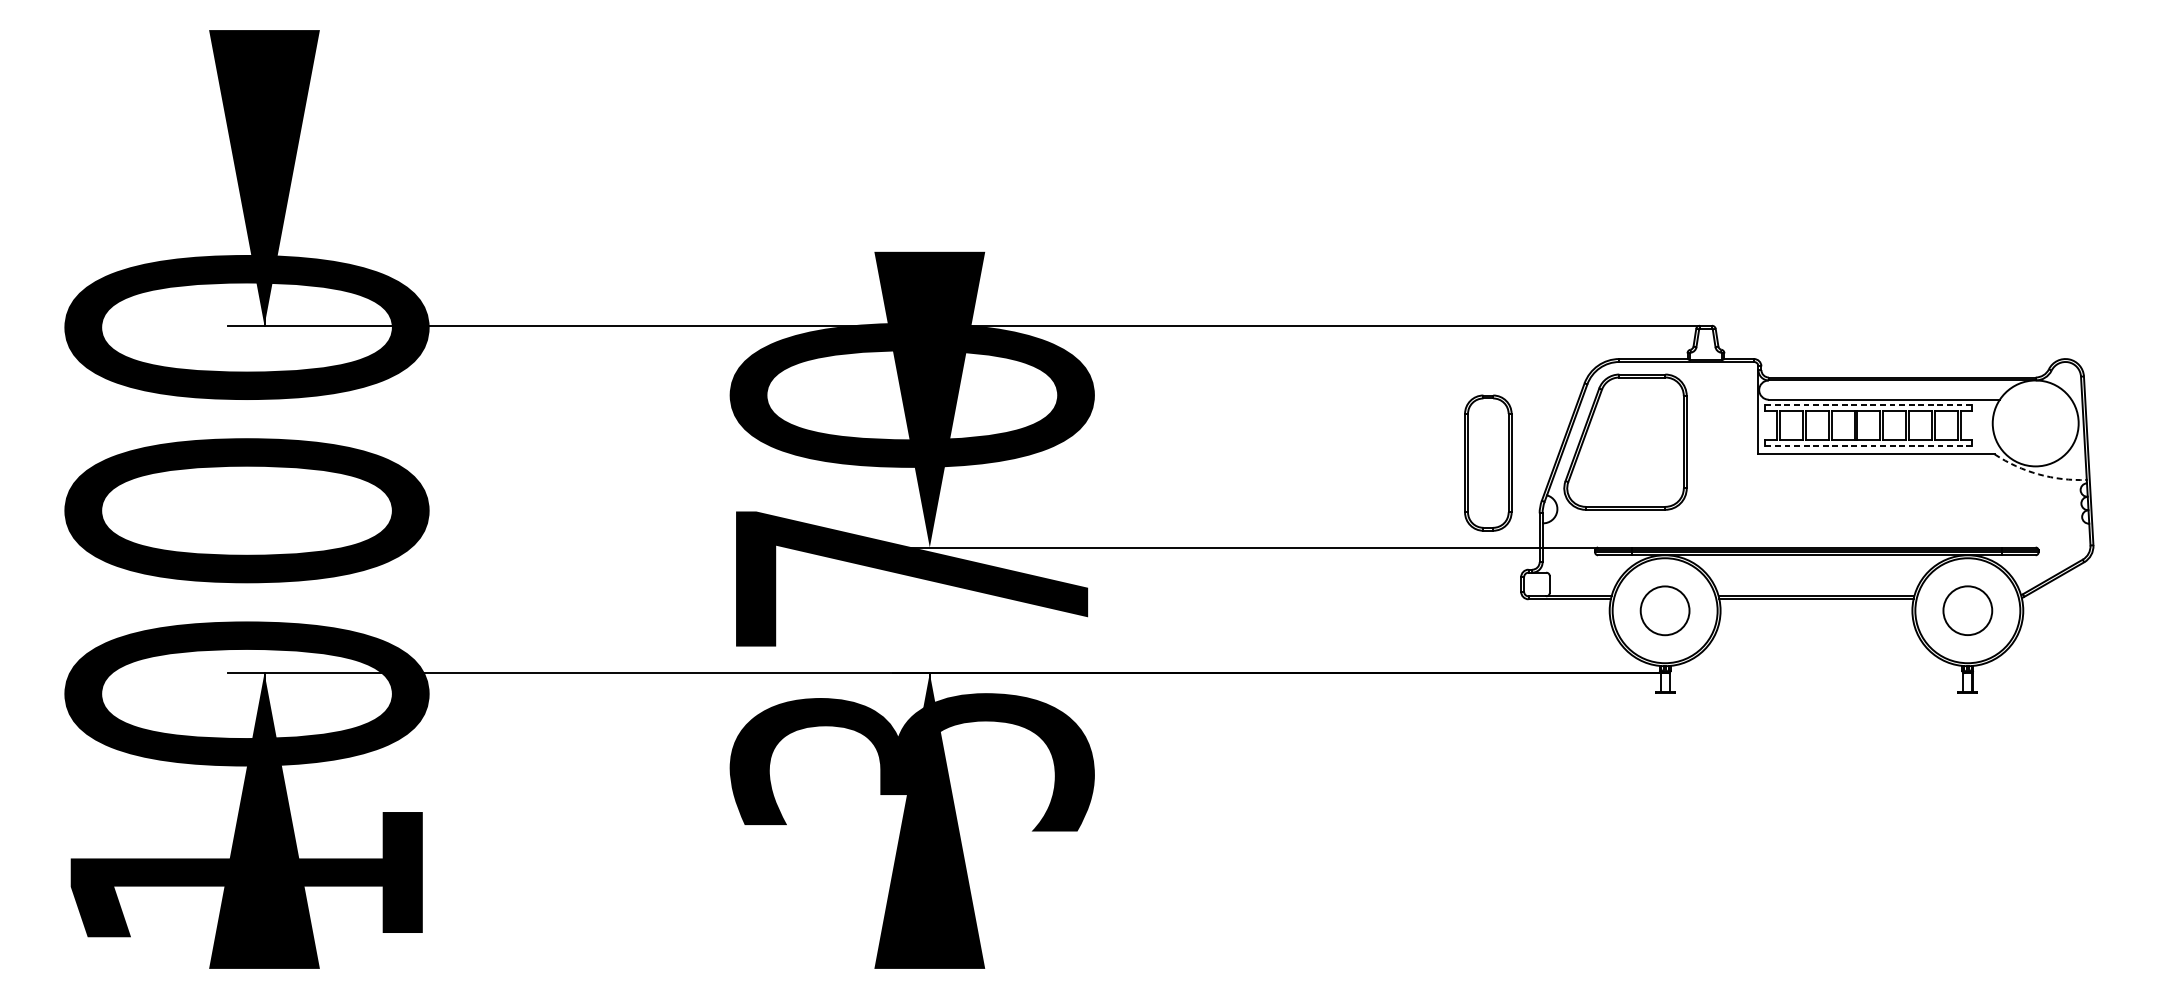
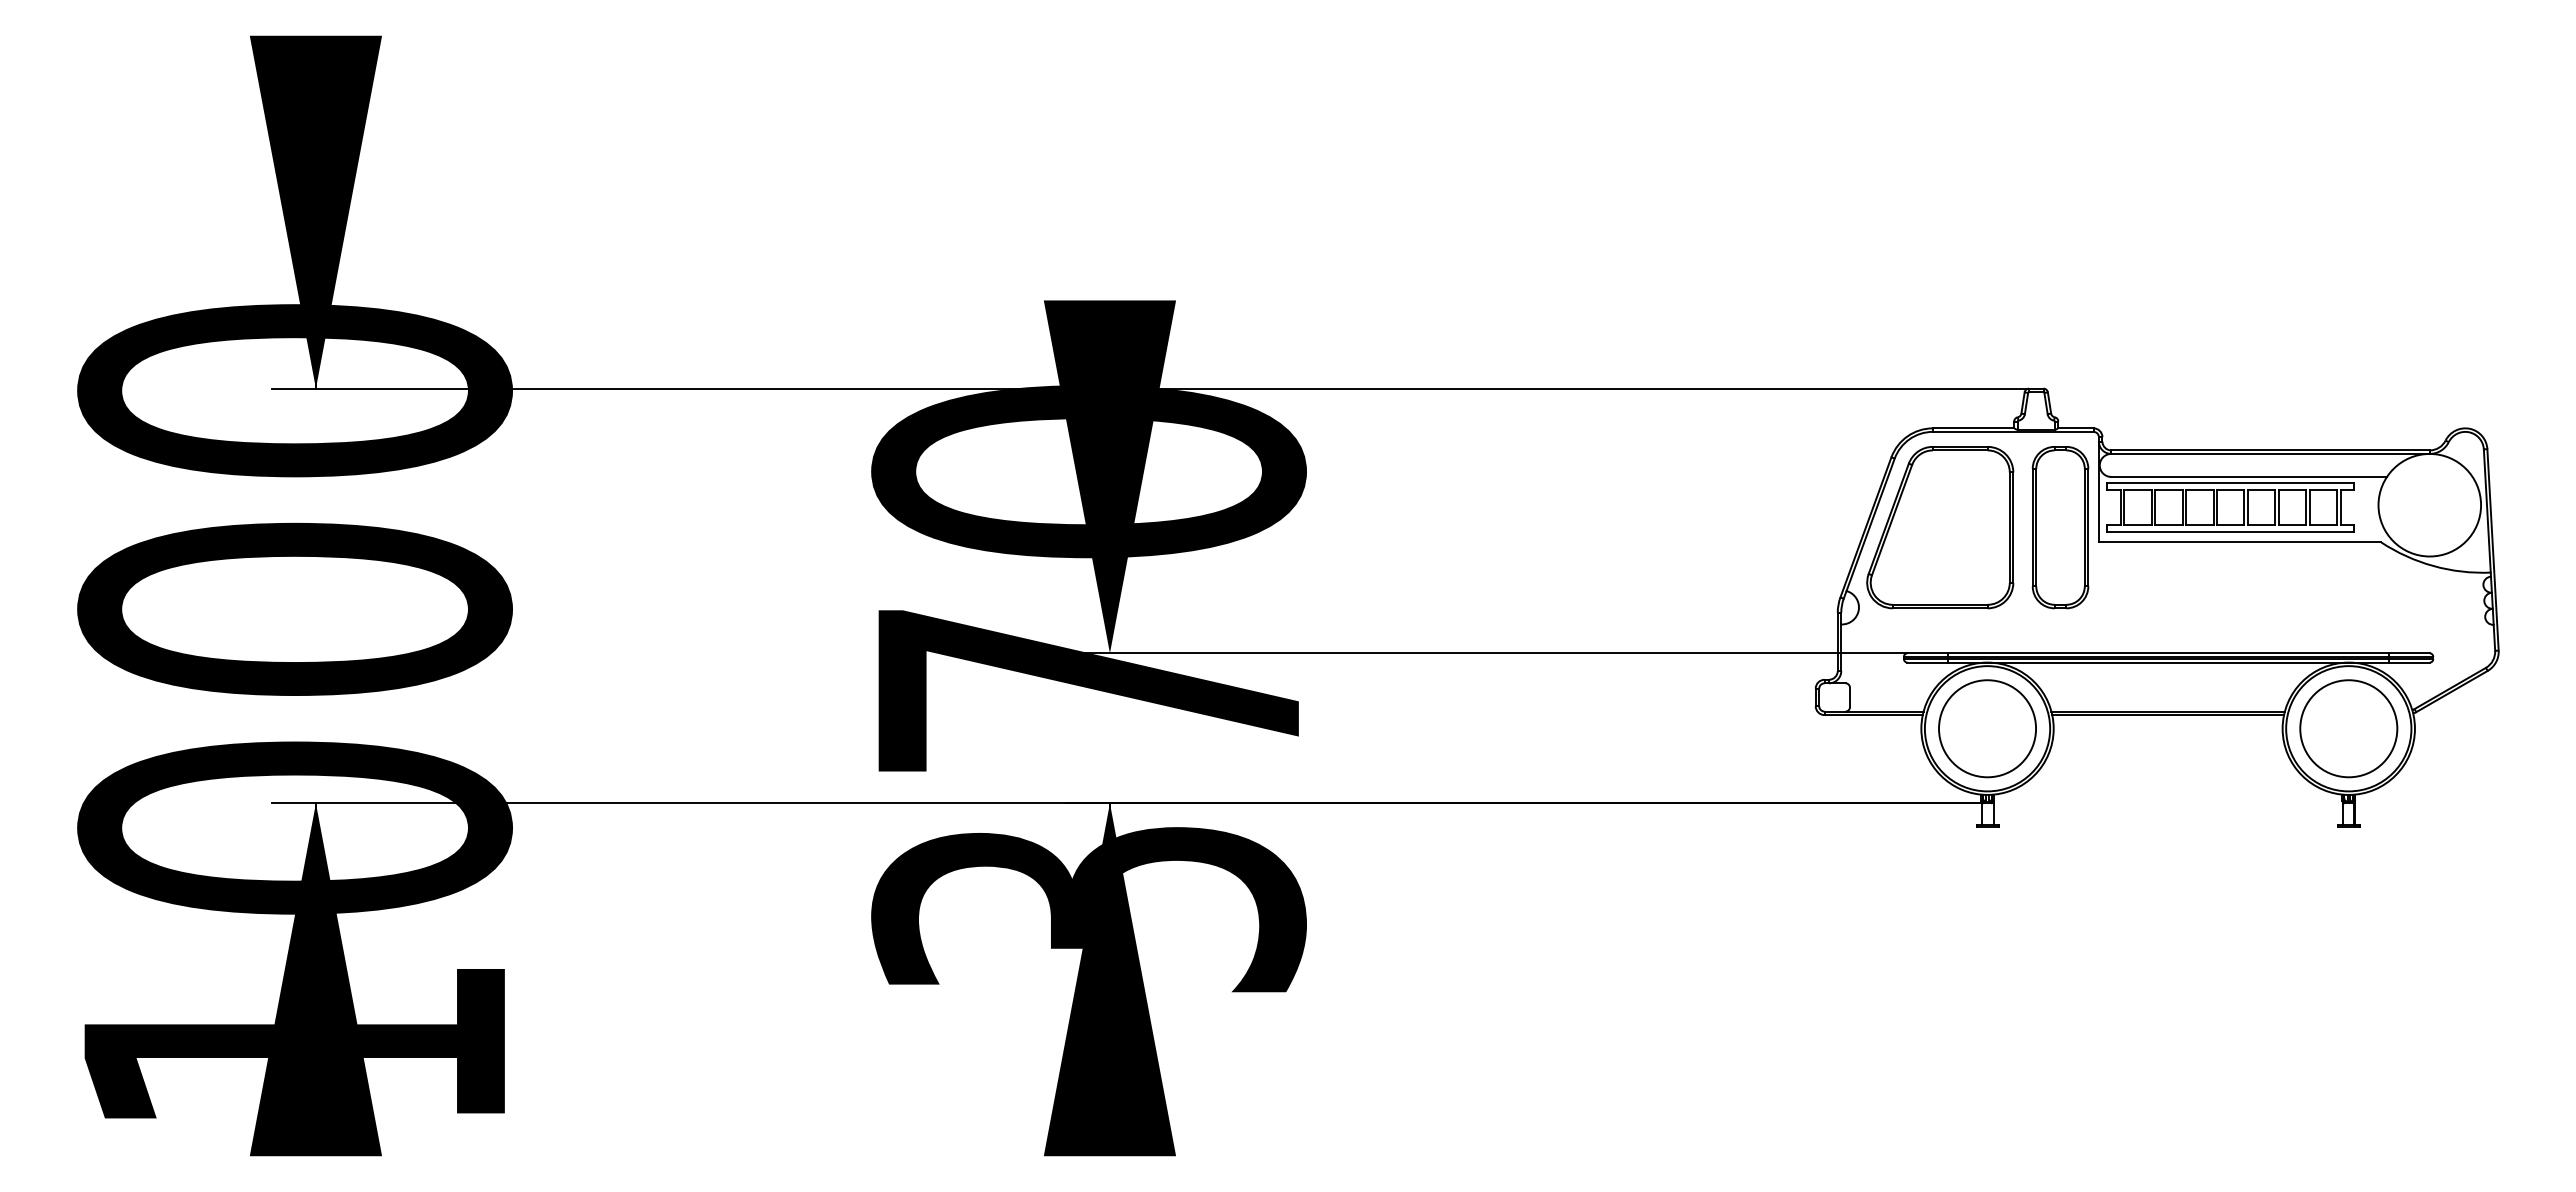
line: (1868, 405) -> (2230, 483), dashed -> solid
line: (1867, 445) -> (2229, 531), dashed -> solid
part: (1488, 463) -> (2060, 527), moved
arc: (2038, 474) -> (2433, 566), dashed -> solid
circle: (1665, 610) -> (1987, 728), size x1.67
circle: (1967, 610) -> (2348, 728), size x1.67

